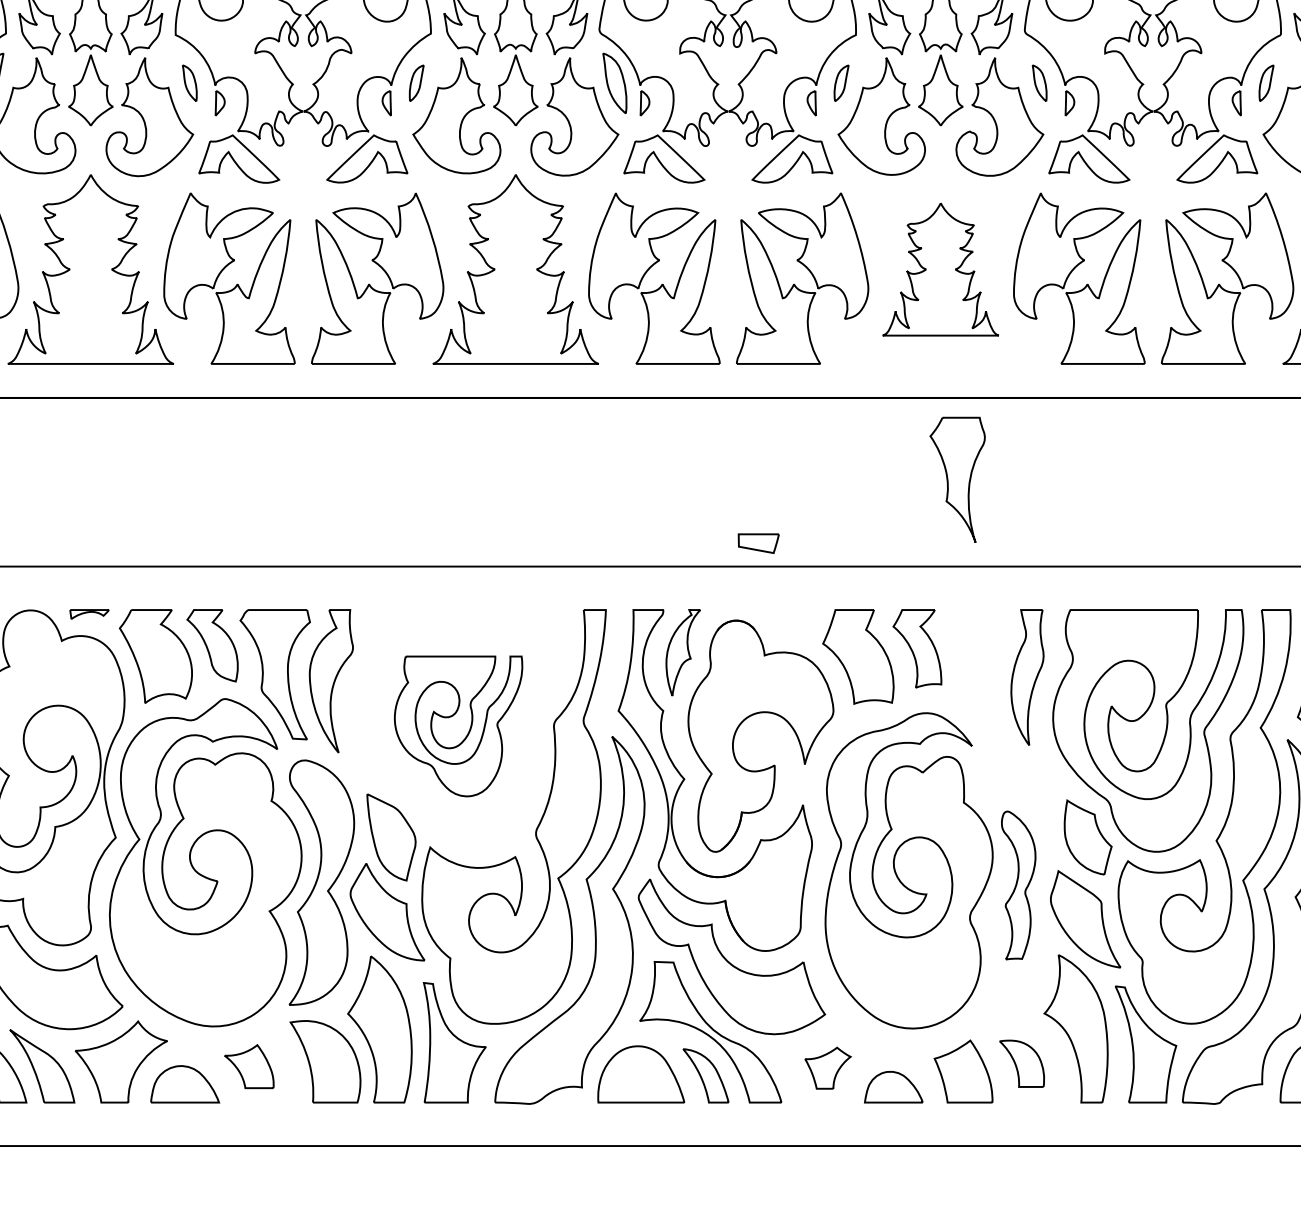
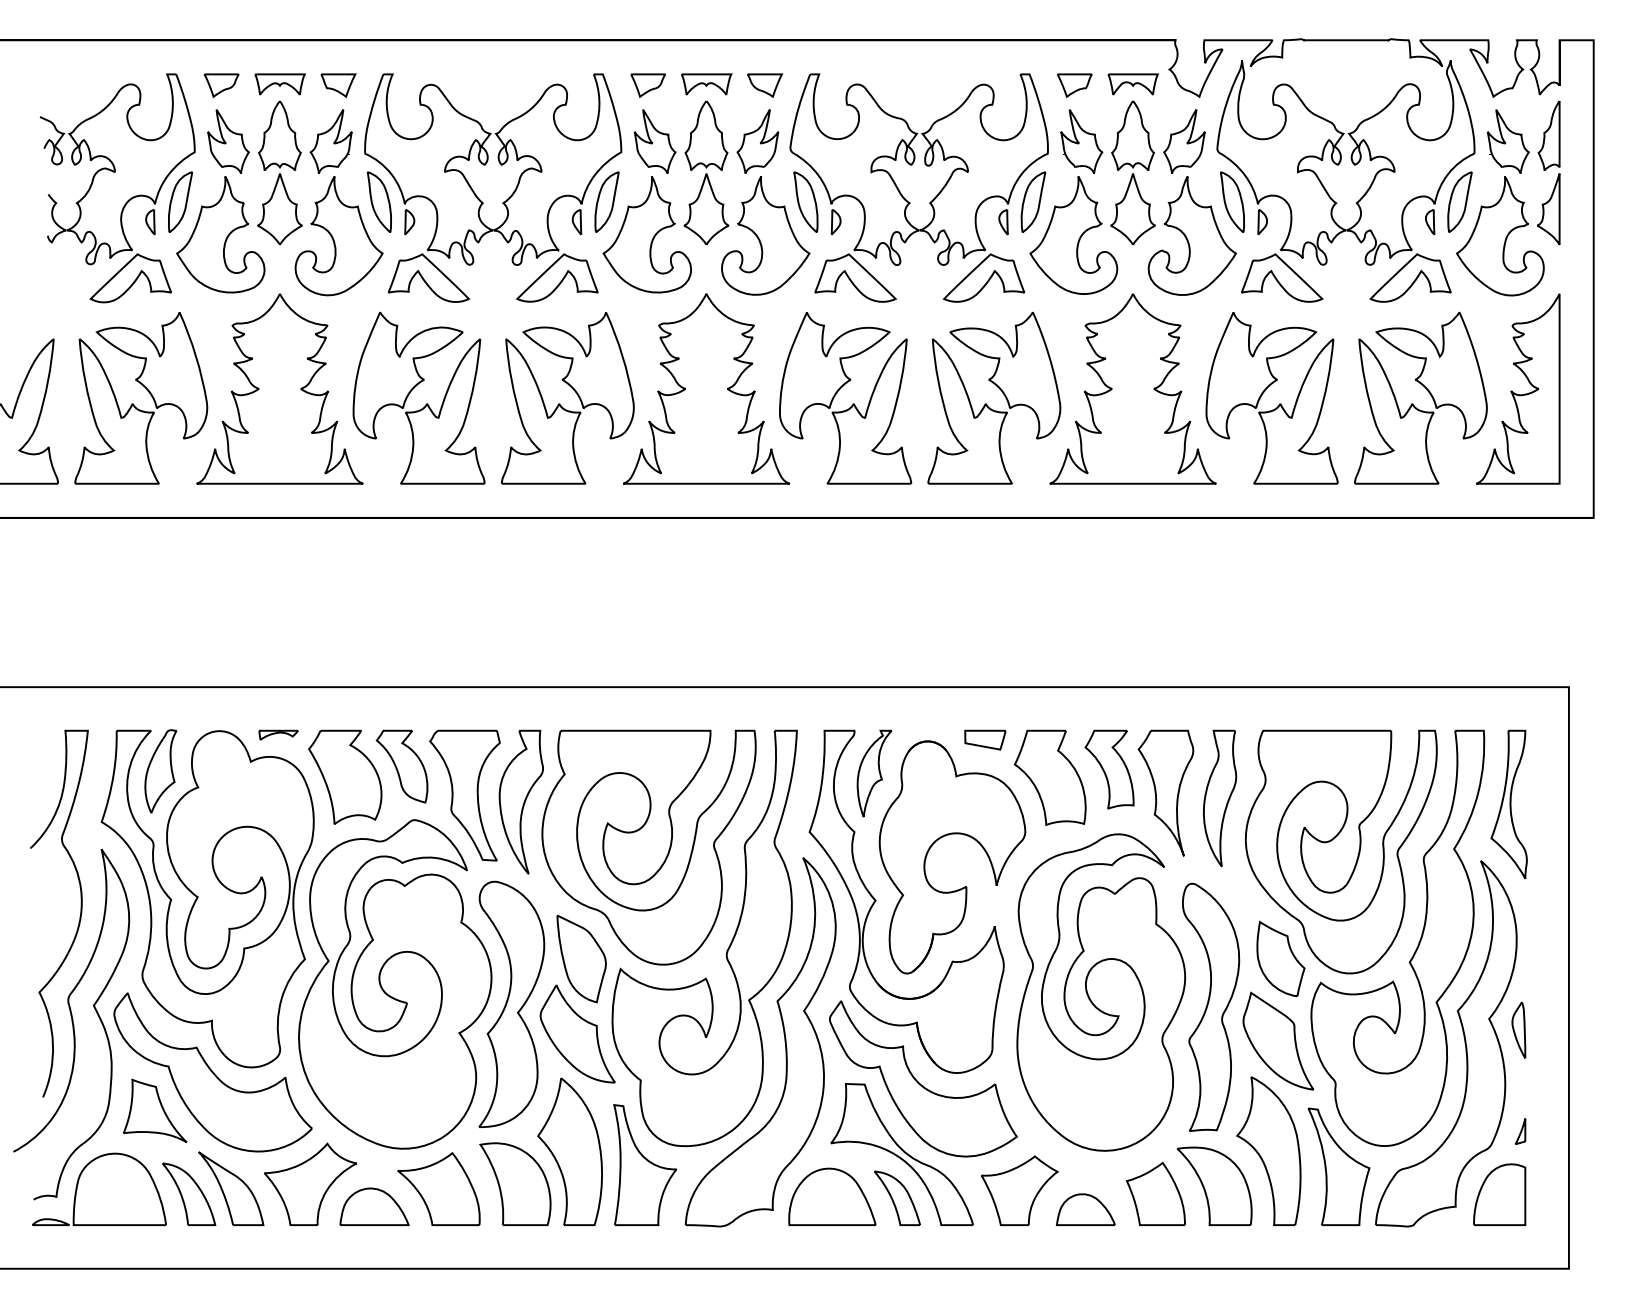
part: (189, 82) -> (378, 201), size x1.67
part: (416, 82) -> (606, 201), size x1.67
part: (841, 82) -> (1033, 201), size x1.67
part: (1038, 82) -> (1231, 201), size x1.67
part: (1266, 82) -> (1459, 201), size x1.67
part: (940, 269) -> (1132, 388), size x1.43
part: (957, 479) -> (1165, 792), moved
part: (758, 543) -> (985, 739), moved
part: (458, 726) -> (648, 847), size x1.67
part: (1018, 884) -> (1211, 1006), size x1.67
part: (1021, 1063) -> (1214, 1185), size x1.67
part: (248, 1066) -> (438, 1188), size x1.67
part: (827, 1068) -> (1019, 1190), size x1.67

